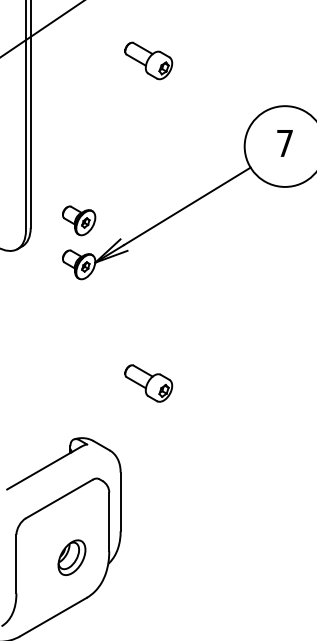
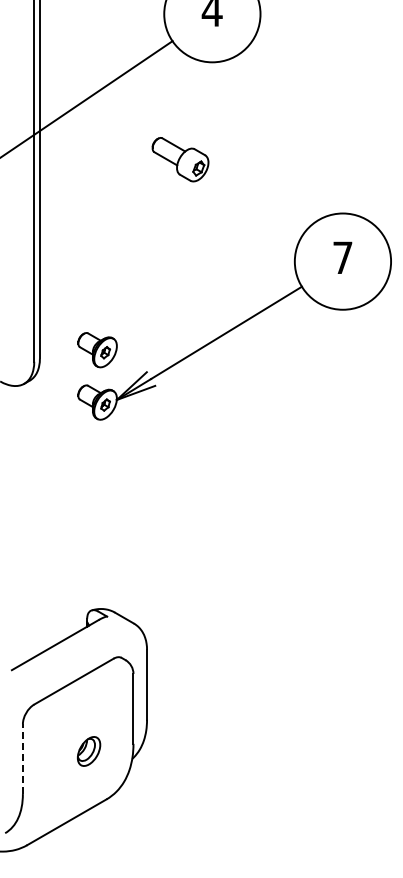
part: (148, 383) -> (180, 543), removed
part: (71, 557) -> (88, 751), size x0.7
line: (16, 564) -> (22, 759), solid -> dashed

